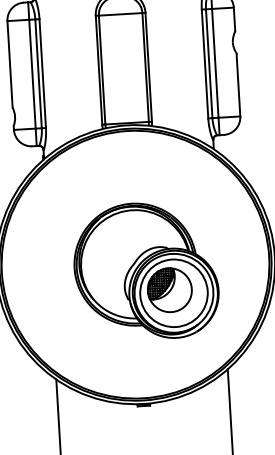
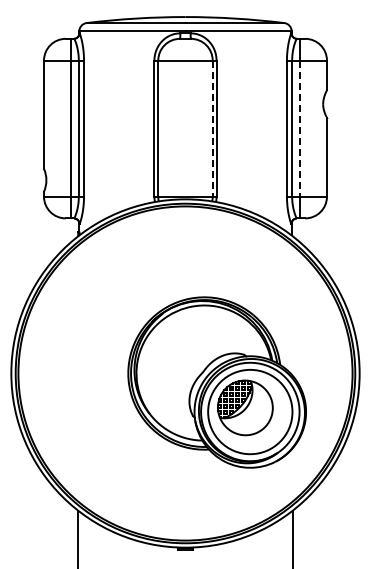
line: (215, 64) -> (299, 129), solid -> dashed
line: (145, 68) -> (212, 129), solid -> dashed
part: (145, 271) -> (216, 382), moved

